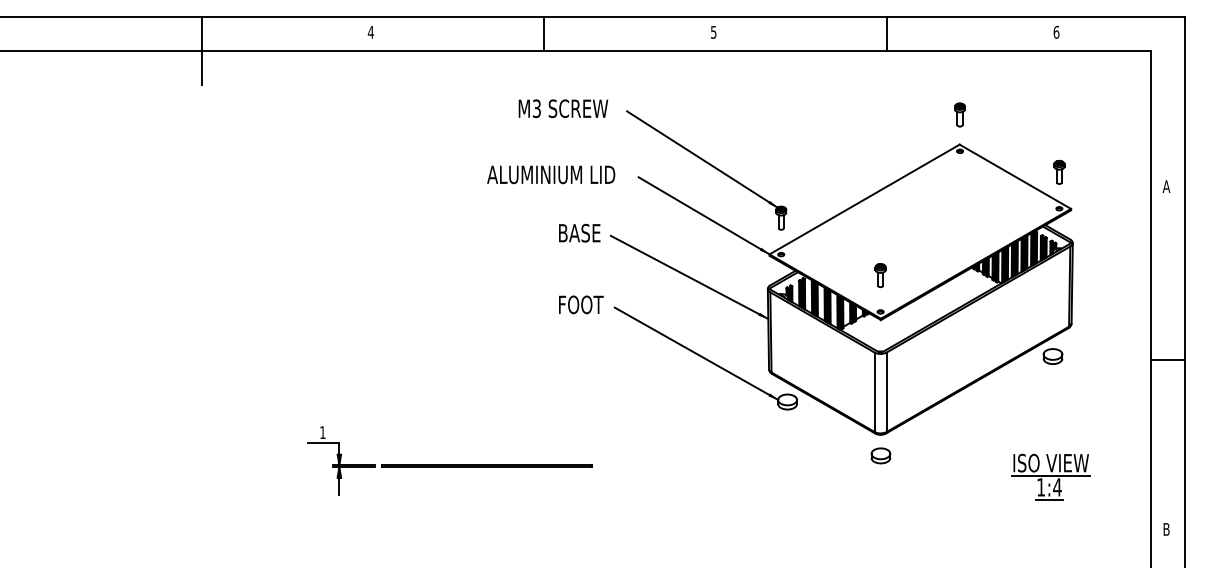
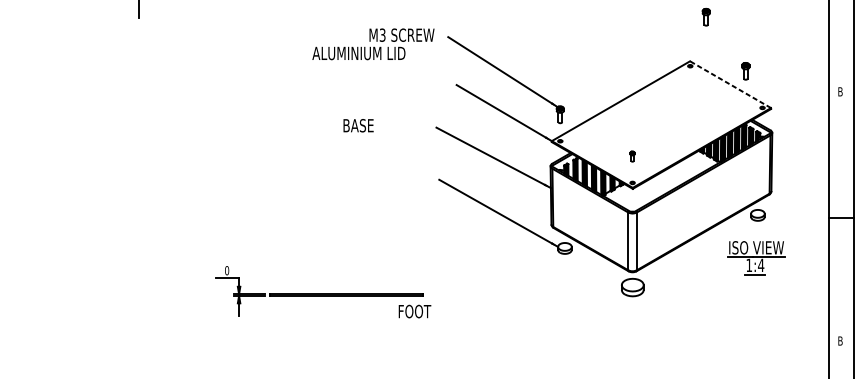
part: (959, 114) -> (705, 16), moved
part: (1059, 171) -> (745, 70), moved
text: (551, 174) -> (359, 53), moved
line: (1014, 176) -> (729, 84), solid -> dashed
text: (1166, 186) -> (840, 91), A -> B
text: (579, 232) -> (358, 125), moved
part: (880, 275) -> (632, 156), size x0.6
text: (581, 304) -> (415, 311), moved
text: (322, 432) -> (226, 270), 1 -> 0
part: (880, 455) -> (632, 287), size x1.6
part: (1050, 476) -> (756, 257), moved

